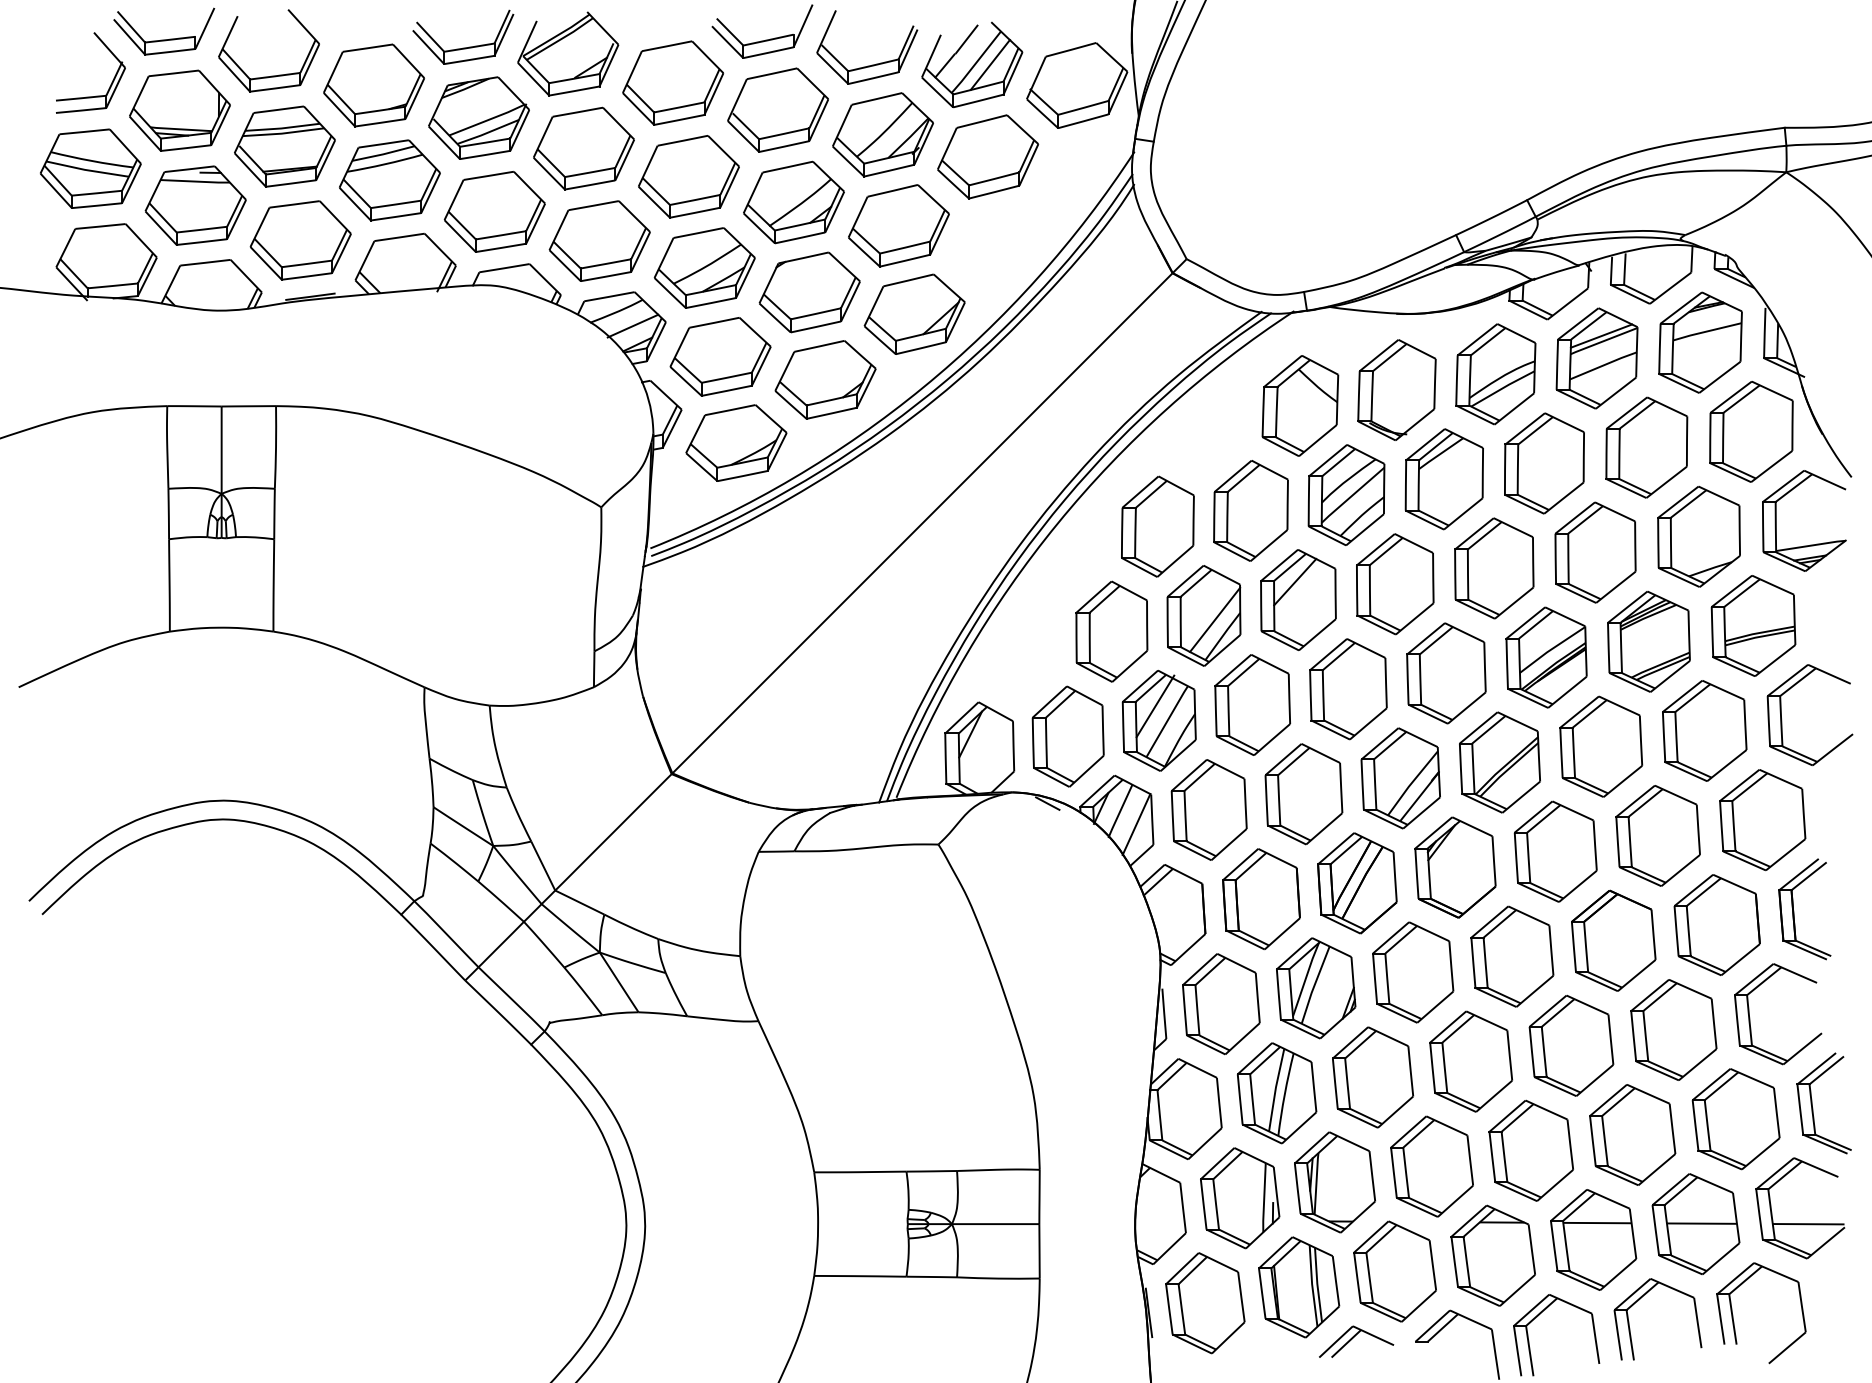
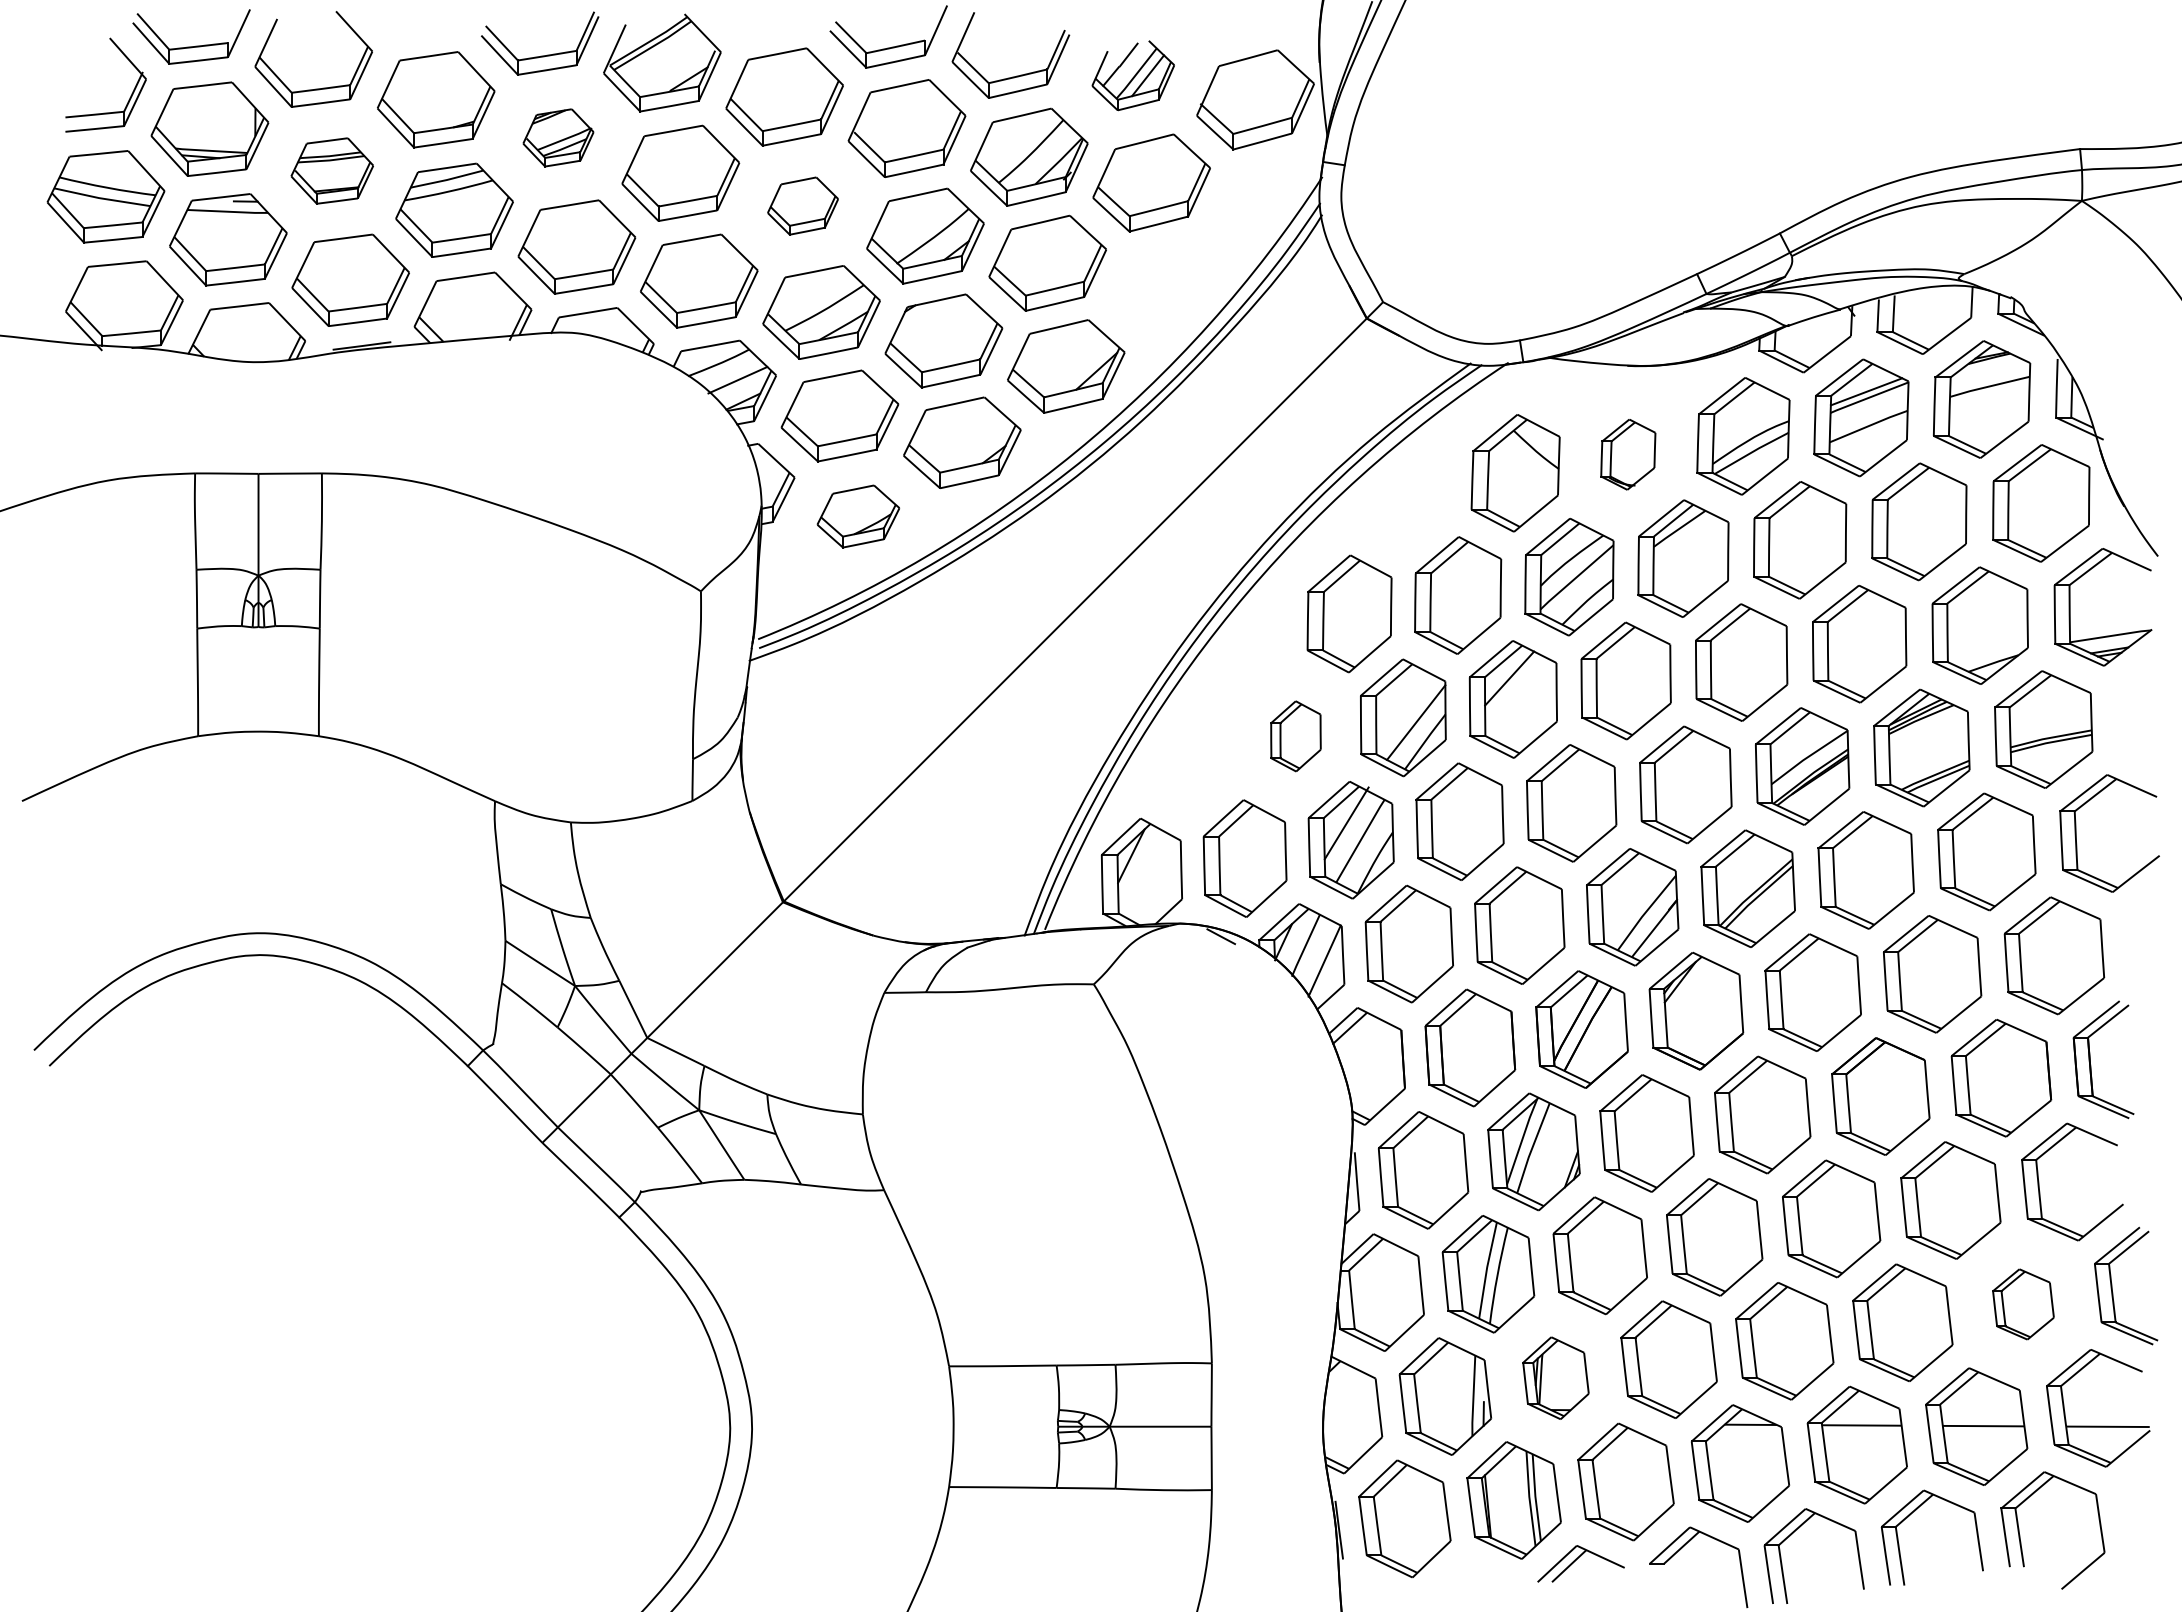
part: (972, 64) -> (1133, 75), size x0.7
part: (479, 117) -> (558, 137), size x0.6
part: (285, 146) -> (332, 170), size x0.7
part: (688, 176) -> (802, 205), size x0.6
part: (1397, 389) -> (1628, 454), size x0.6
part: (736, 443) -> (858, 516), size x0.7
part: (1111, 631) -> (1295, 736), size x0.6
part: (1736, 1119) -> (2023, 1304), size x0.6
part: (1334, 1182) -> (1555, 1378), size x0.7

